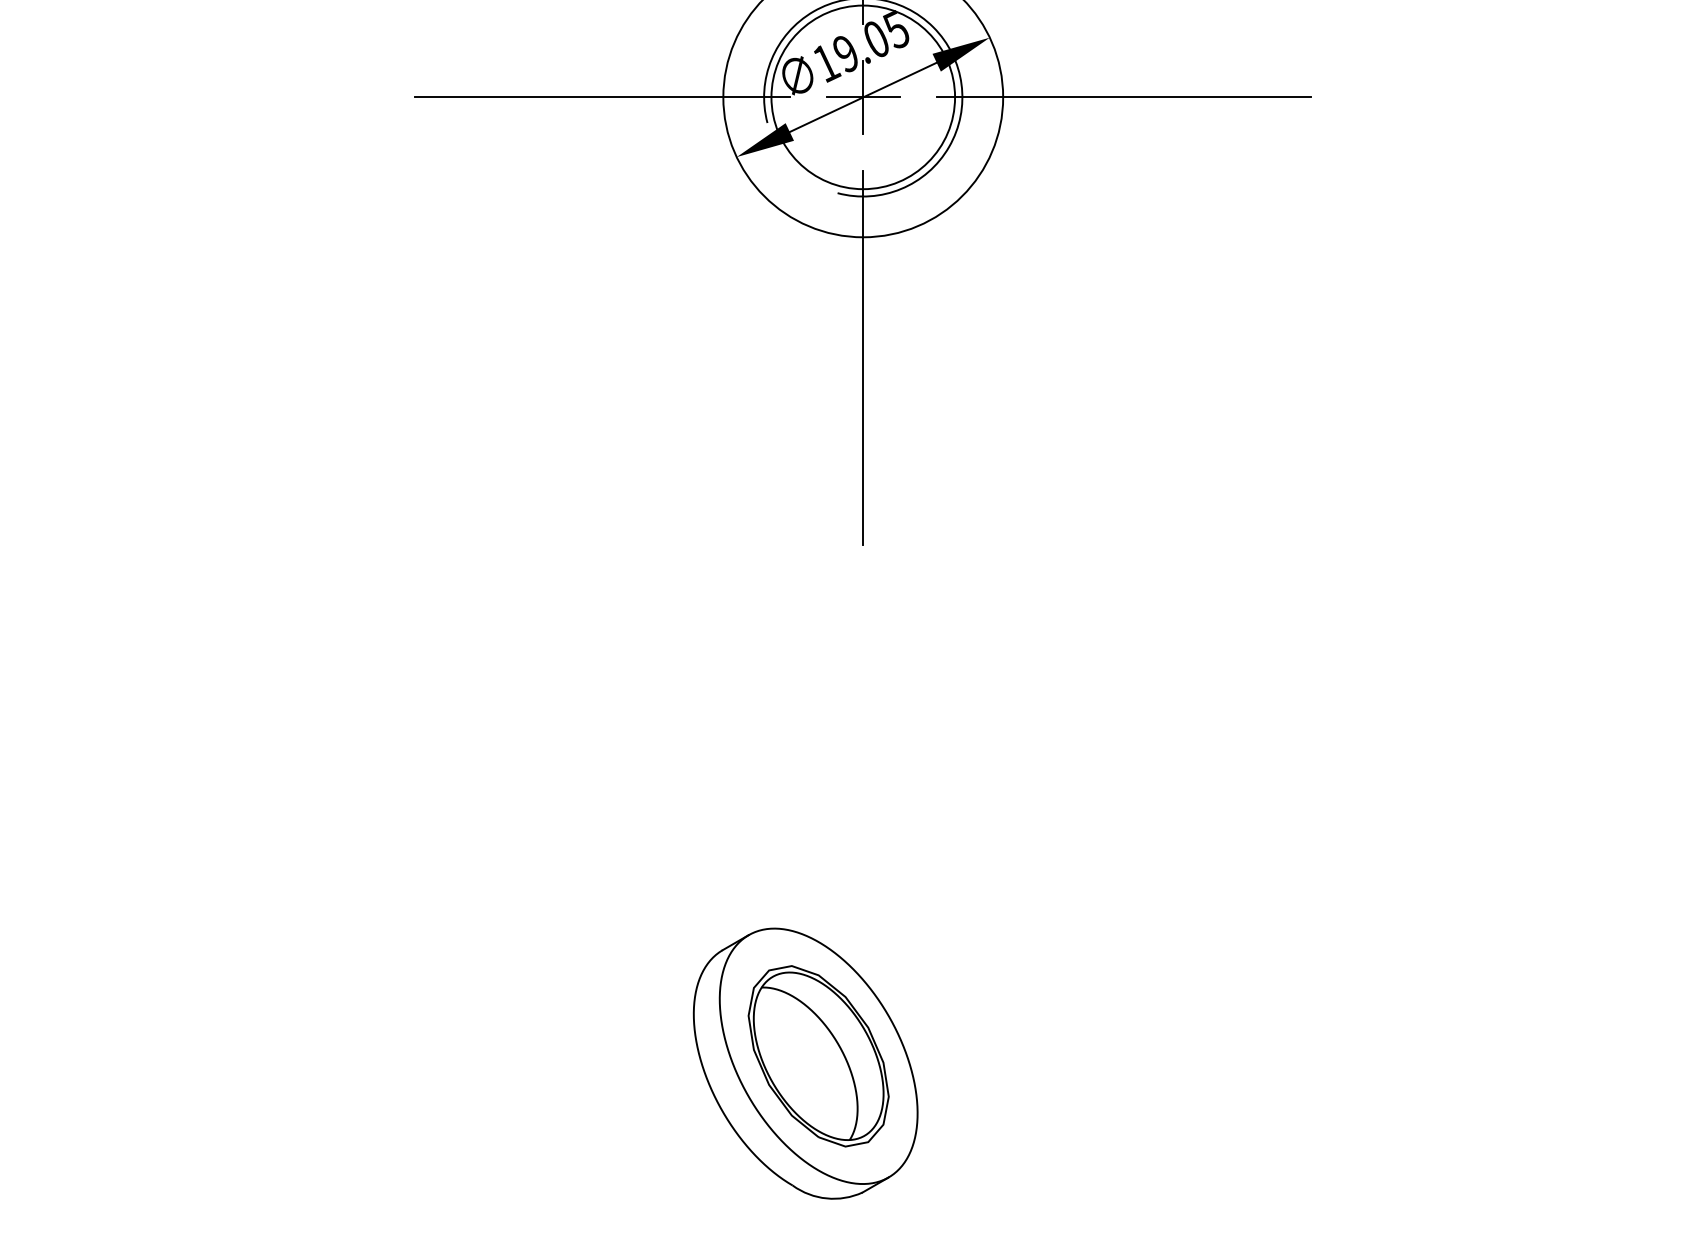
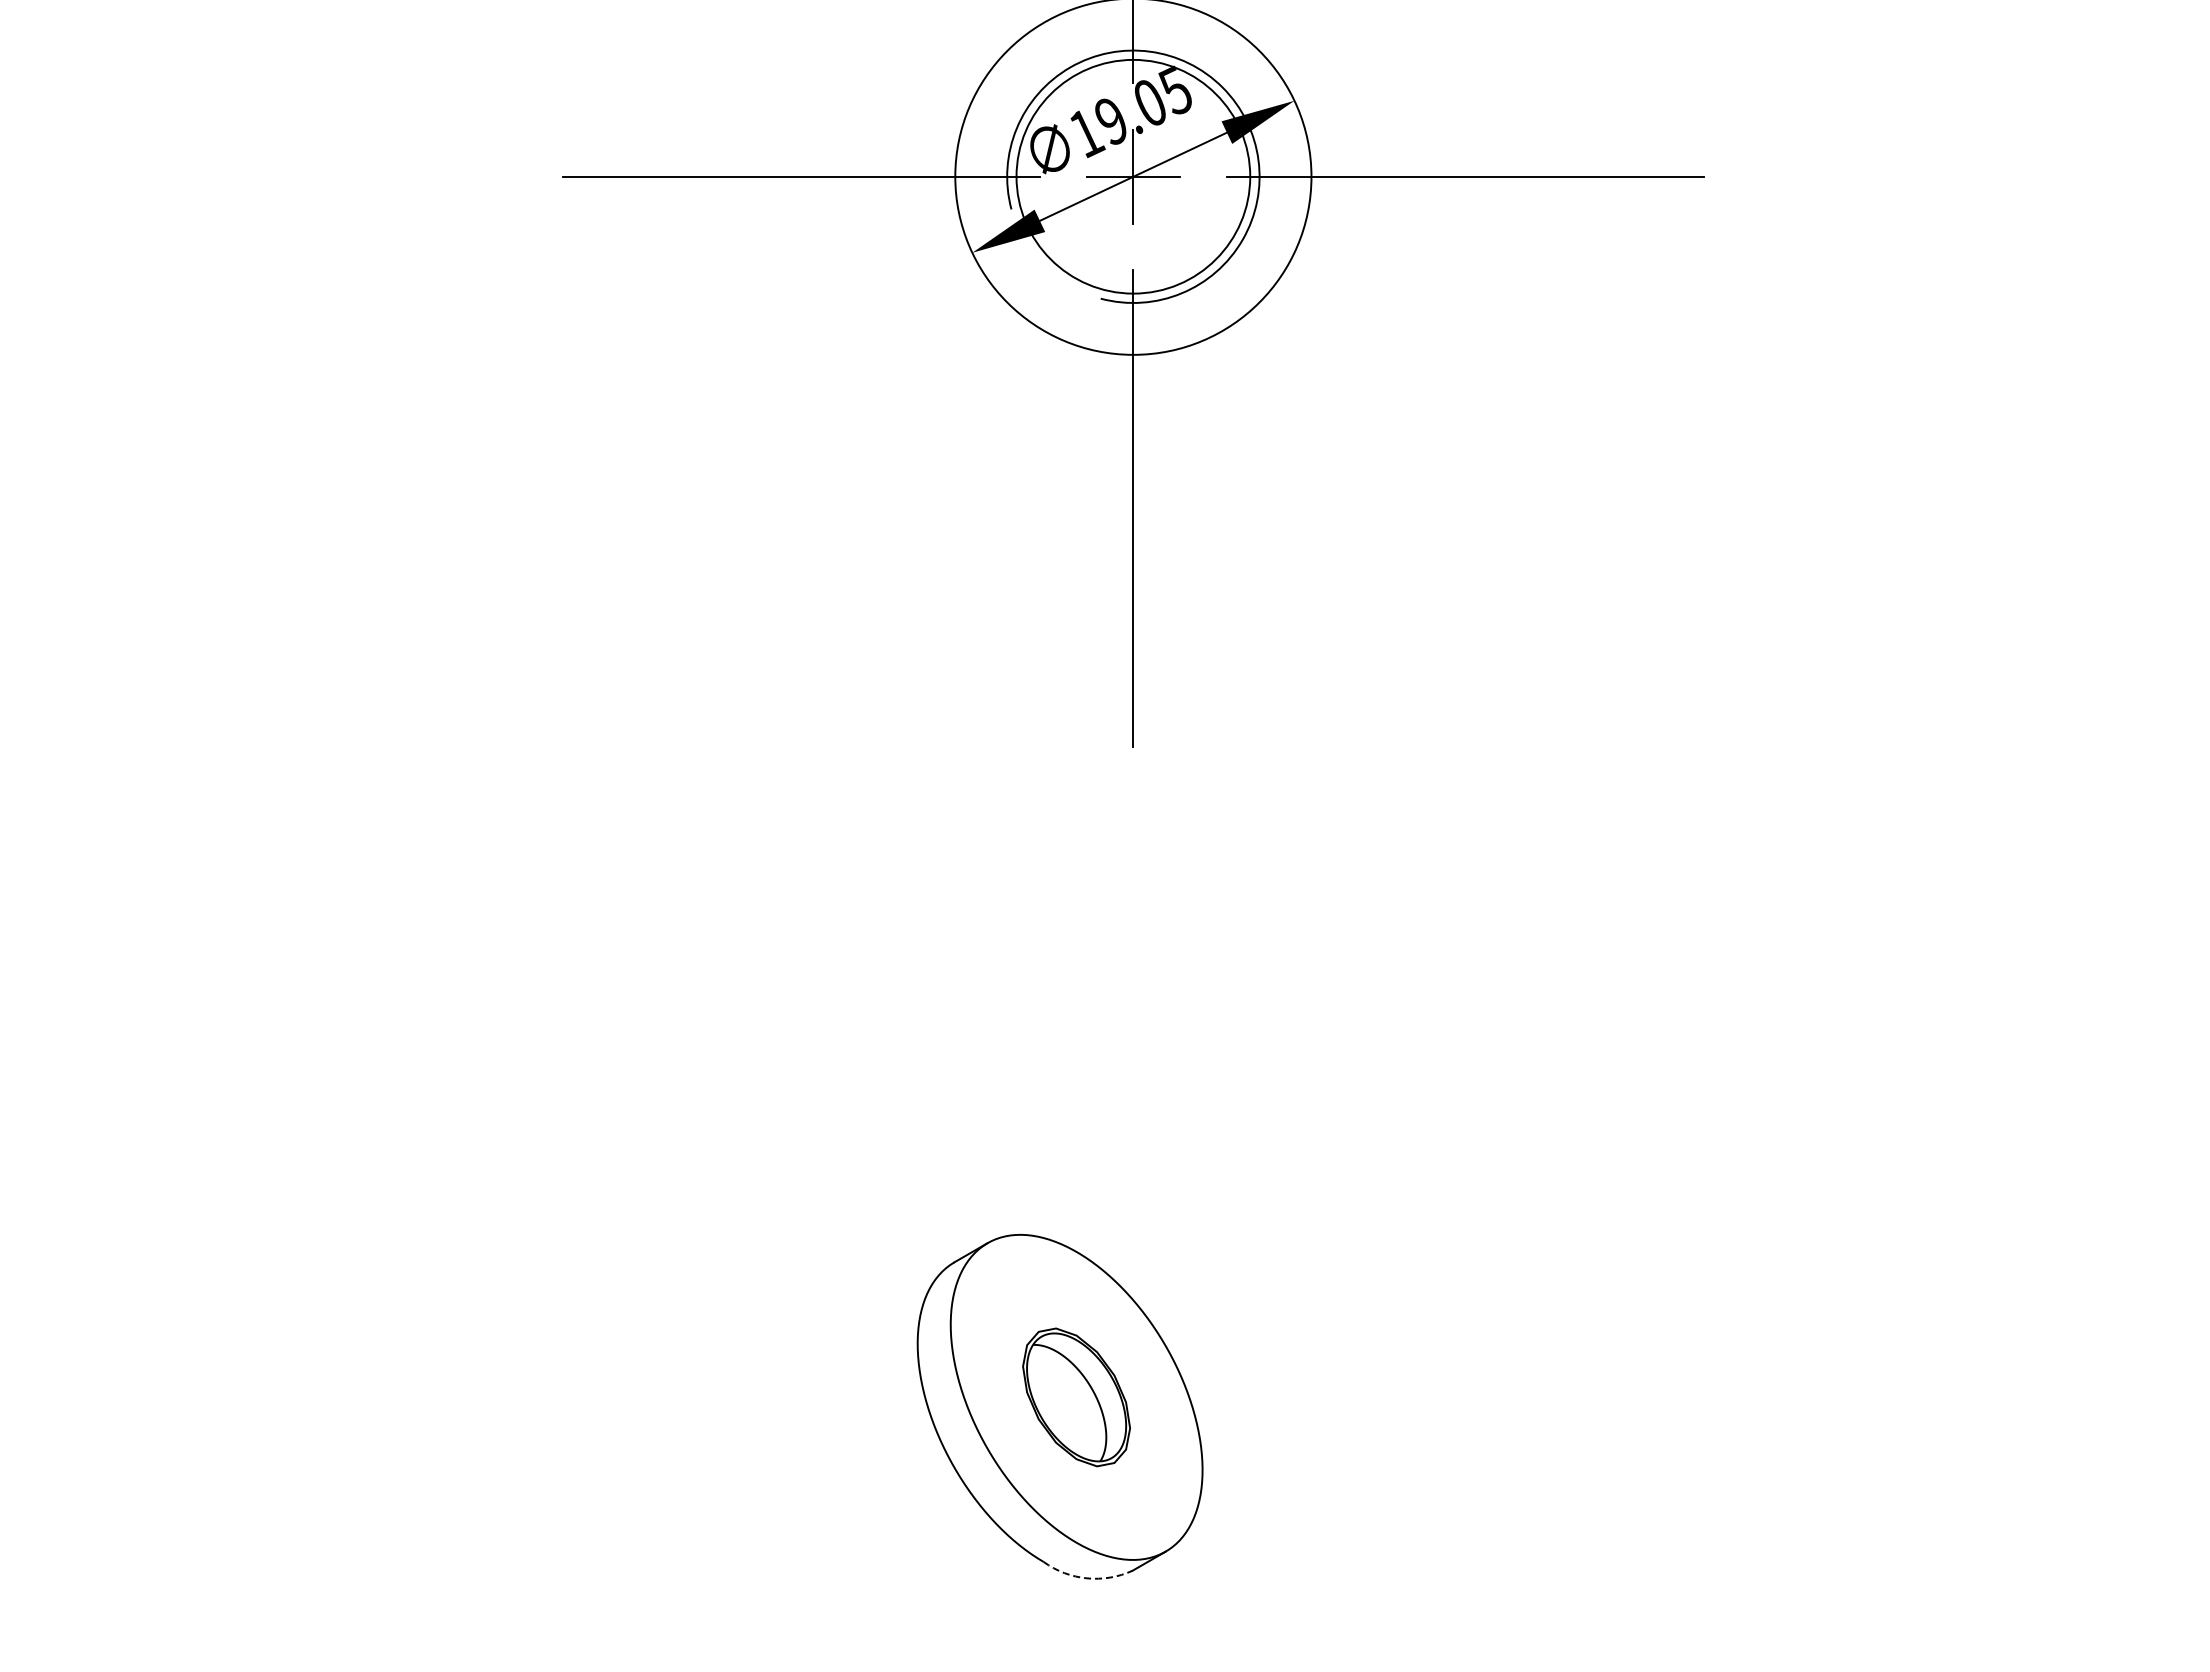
part: (818, 1056) -> (1076, 1397), size x0.6
arc: (826, 1198) -> (1086, 1578), solid -> dashed

